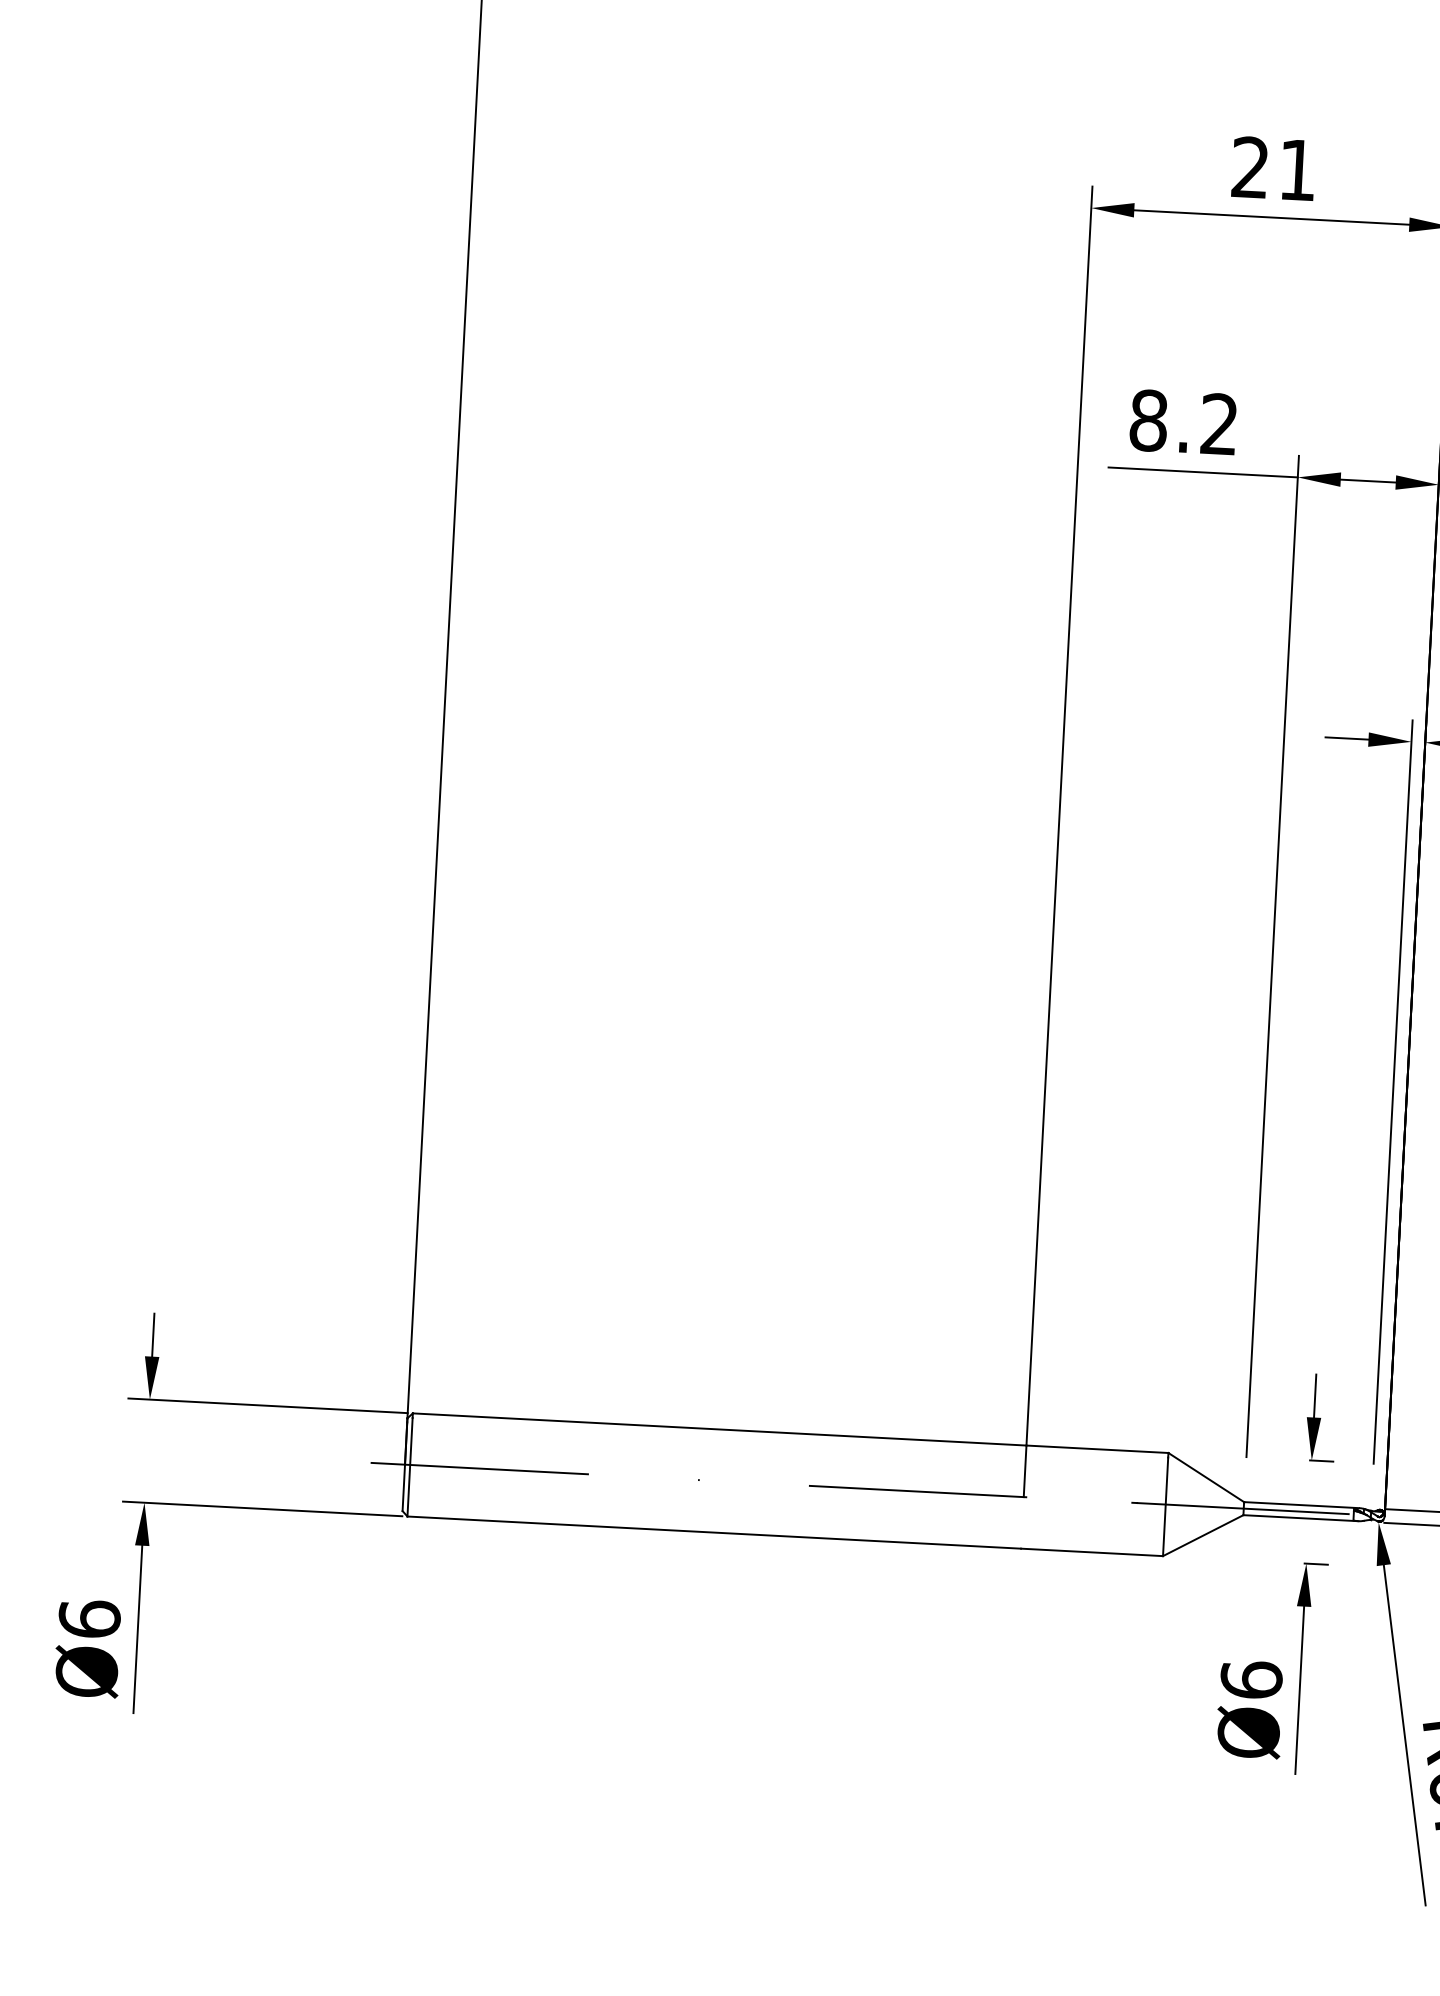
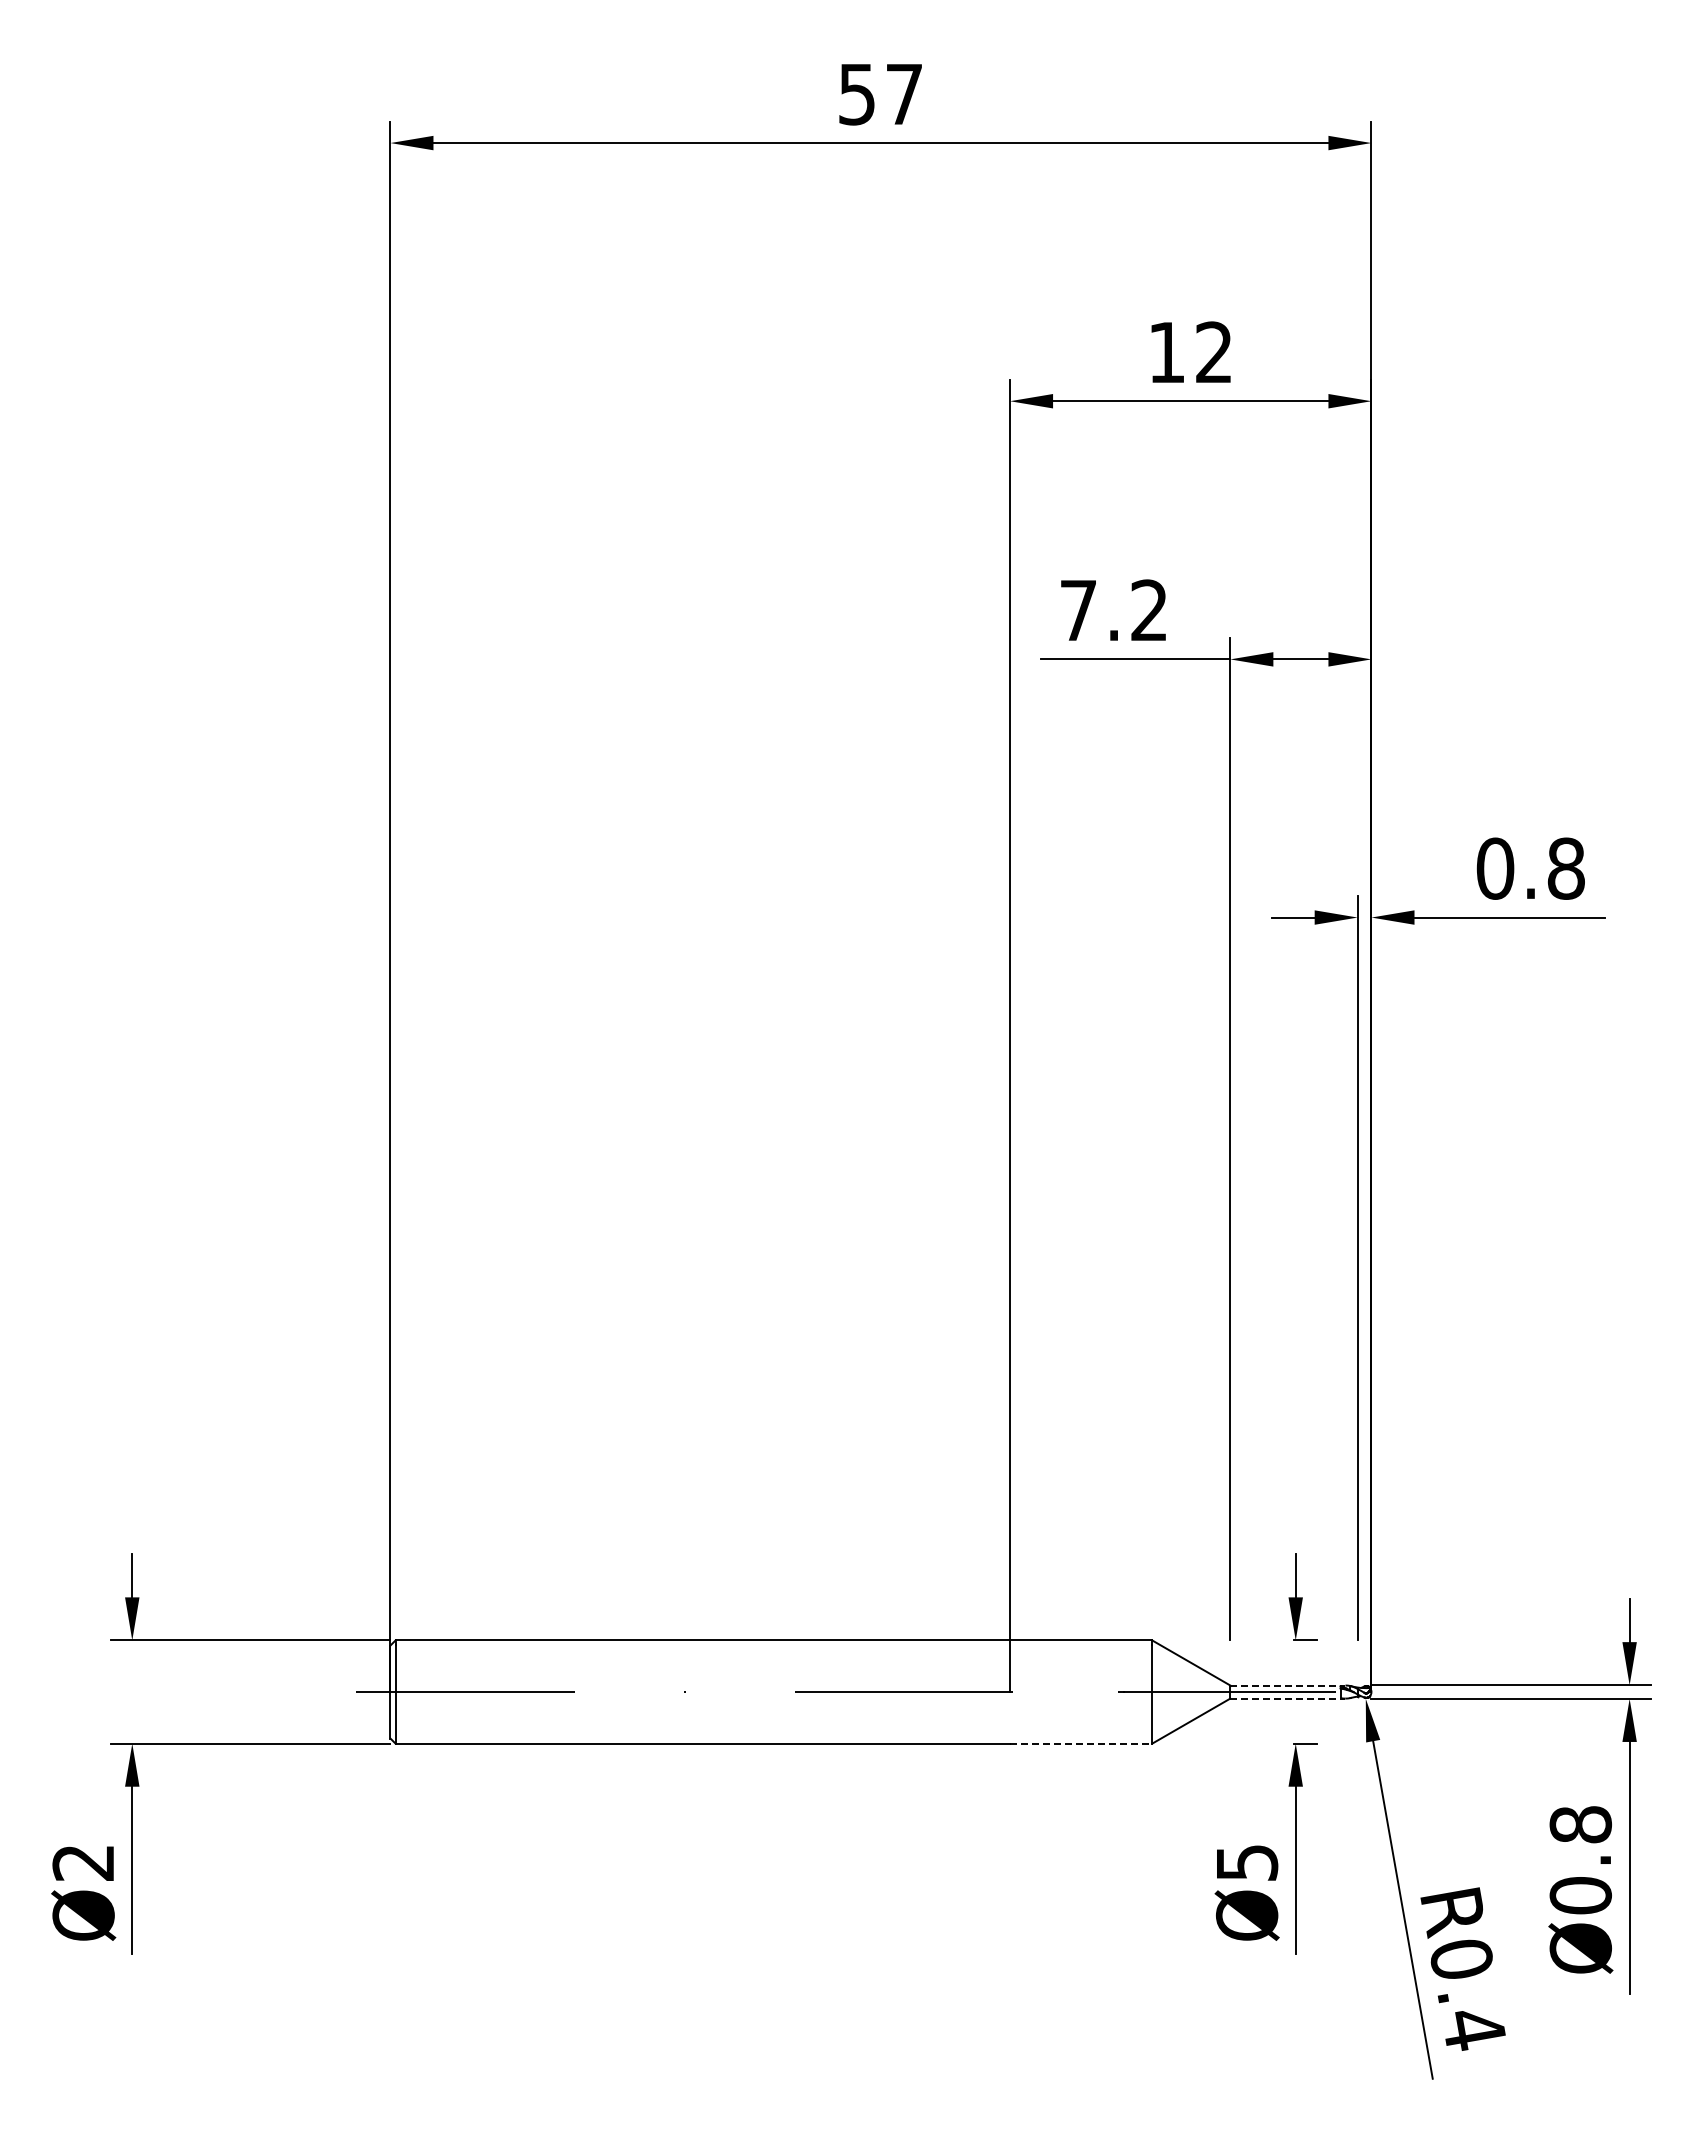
text: (1274, 167) -> (1190, 351), 21 -> 12
text: (1148, 420) -> (1078, 610), 8.2 -> 7.2
line: (1301, 1505) -> (1287, 1685), solid -> dashed
line: (1300, 1518) -> (1287, 1698), solid -> dashed
line: (1092, 1552) -> (1081, 1743), solid -> dashed
text: (89, 1618) -> (83, 1862), Ø6 -> Ø2
text: (1251, 1679) -> (1247, 1862), Ø6 -> Ø5

